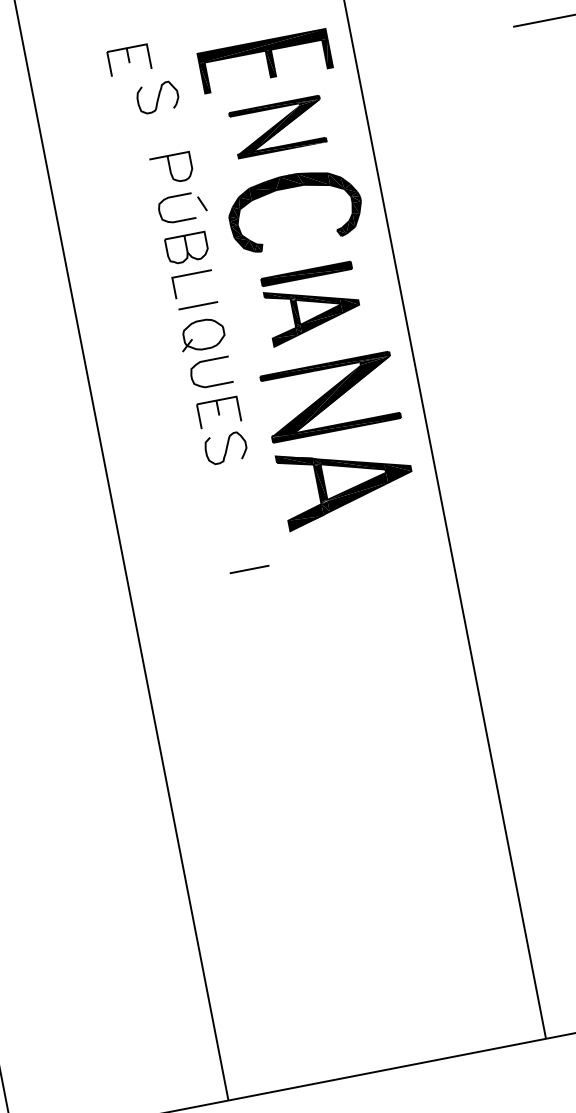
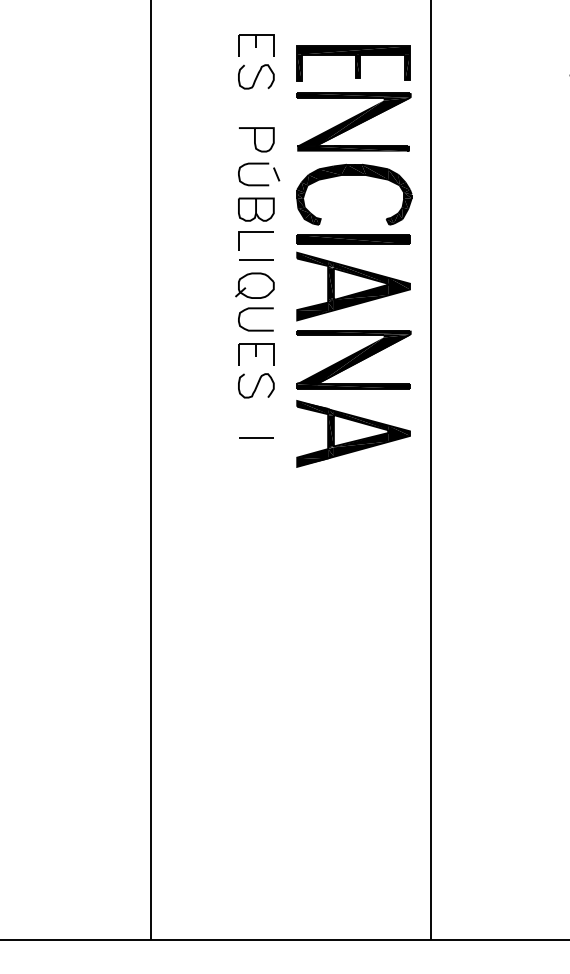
part: (129, 60) -> (256, 45), moved
part: (277, 126) -> (353, 121), size x1.43
part: (312, 303) -> (353, 277), size x1.43
line: (249, 569) -> (256, 437), moved

